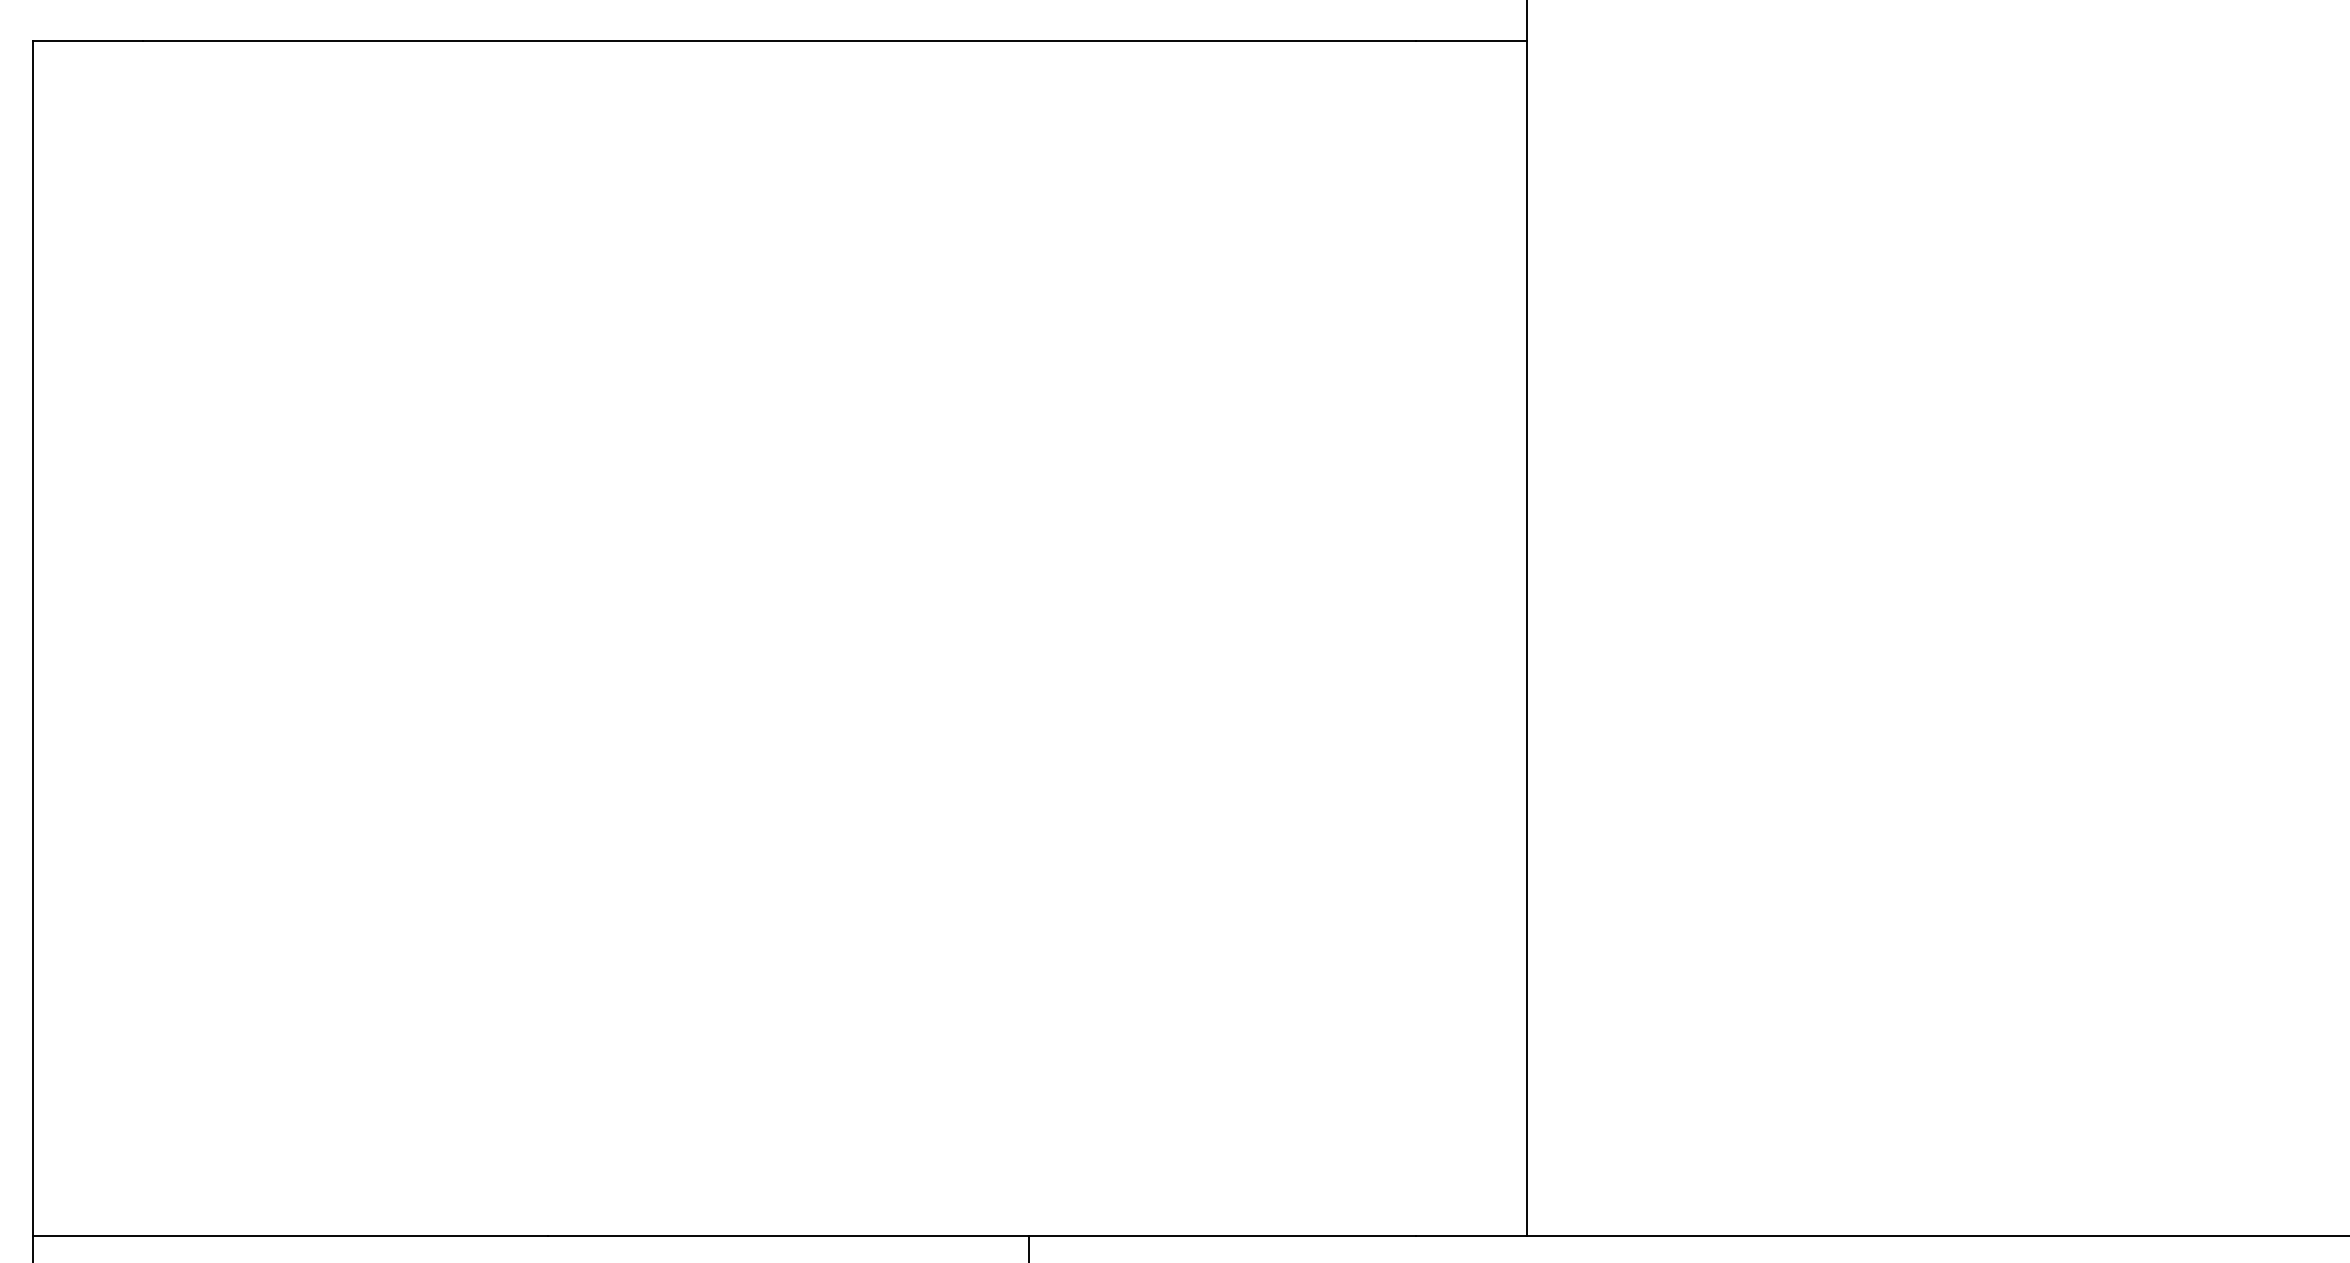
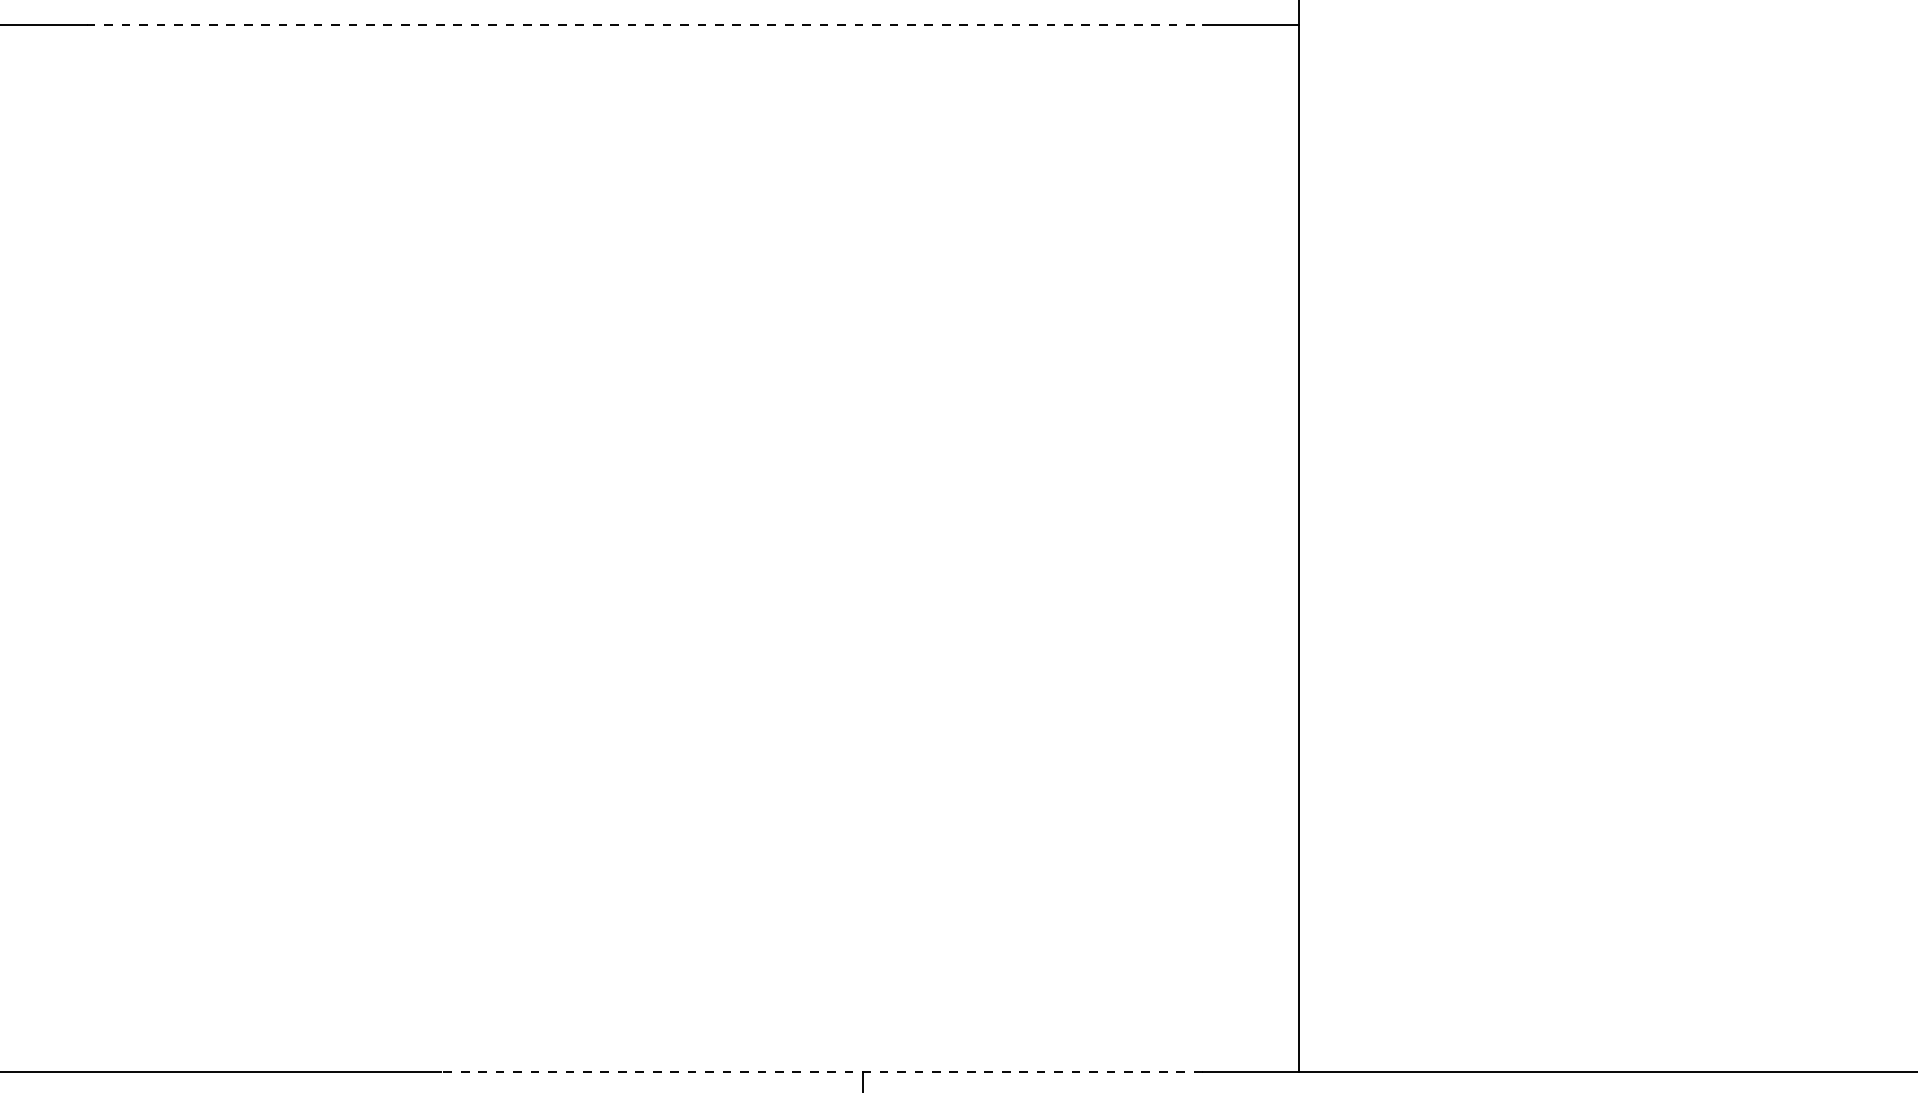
line: (779, 40) -> (644, 24), solid -> dashed
line: (981, 1235) -> (821, 1072), solid -> dashed

